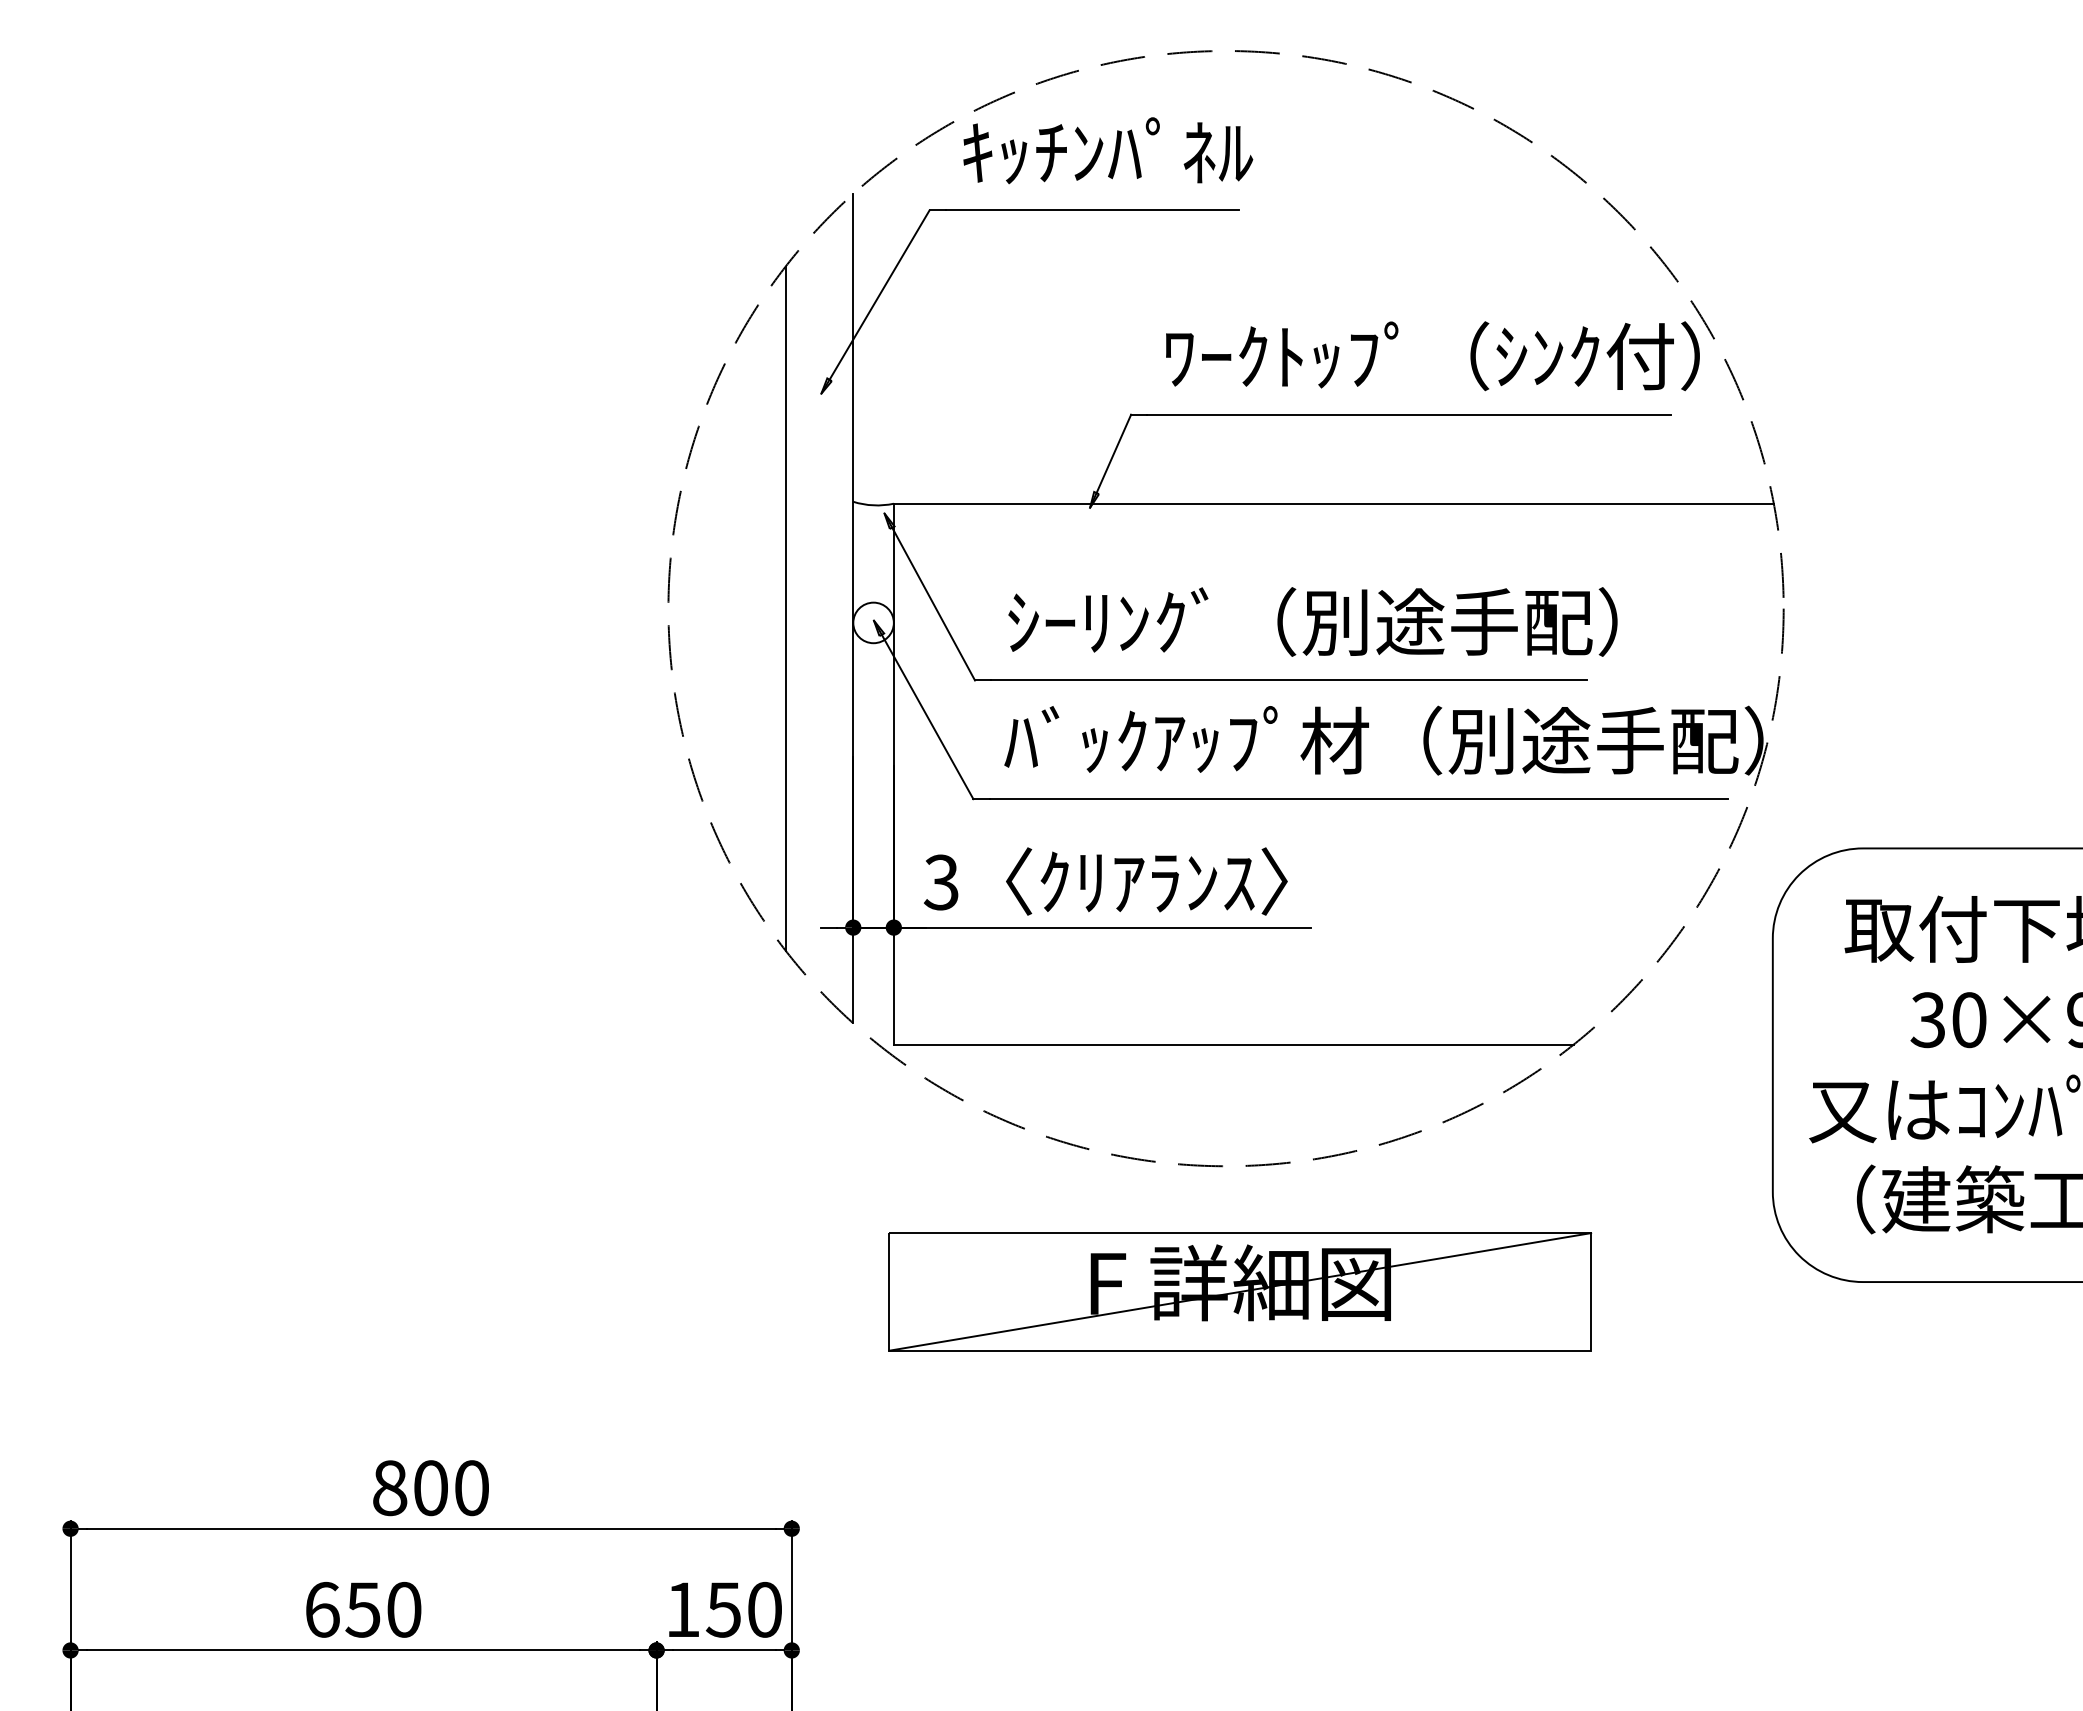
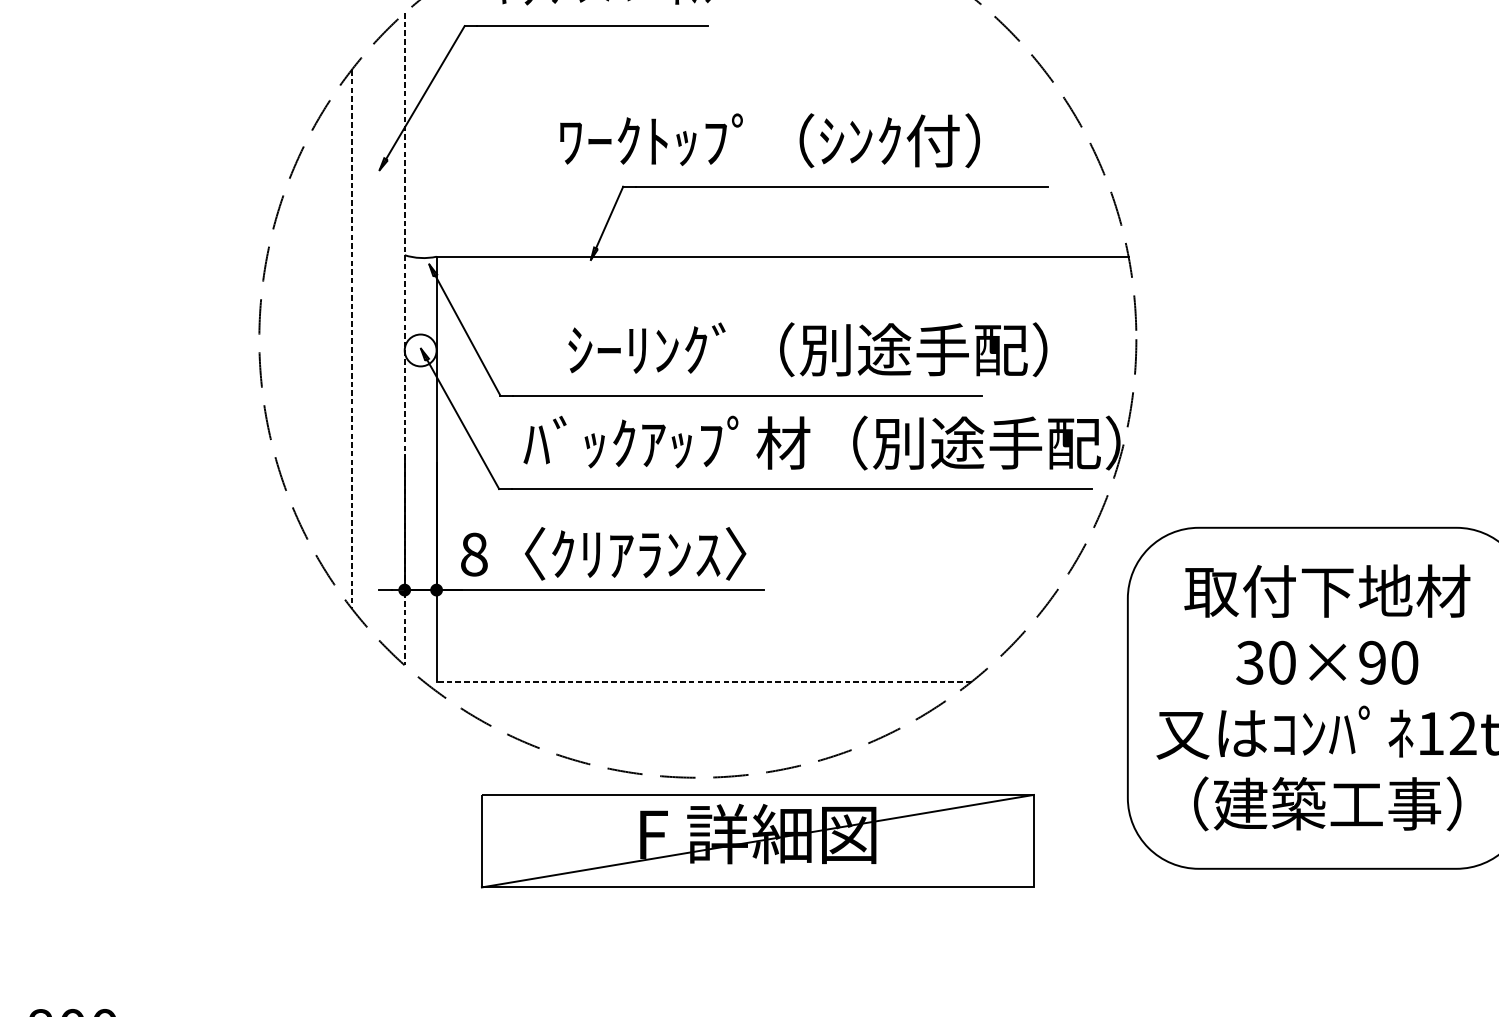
text: (1432, 356) -> (769, 140), moved
line: (853, 608) -> (404, 339), solid -> dashed
line: (785, 609) -> (351, 339), solid -> dashed
text: (1312, 621) -> (807, 349), moved
text: (940, 882) -> (473, 554), 3 -> 8
line: (1233, 1044) -> (703, 682), solid -> dashed
part: (1240, 1291) -> (757, 840), moved

